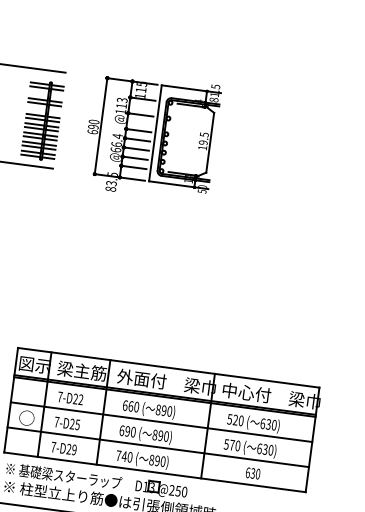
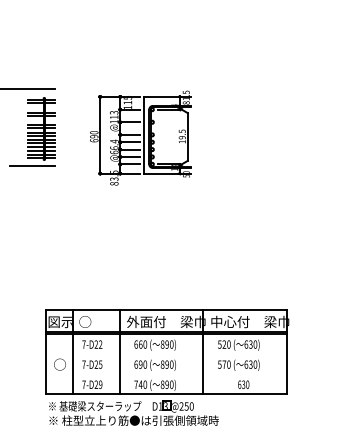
part: (151, 135) -> (140, 137), moved
text: (82, 370) -> (98, 321), 梁主筋 -> ○
line: (161, 421) -> (166, 353), removed
line: (158, 446) -> (166, 373), removed

